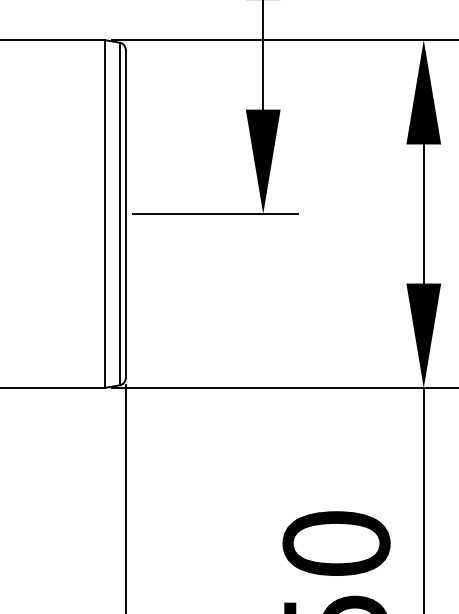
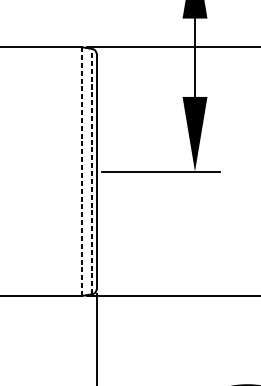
line: (119, 213) -> (92, 171), solid -> dashed
line: (104, 214) -> (81, 171), solid -> dashed

